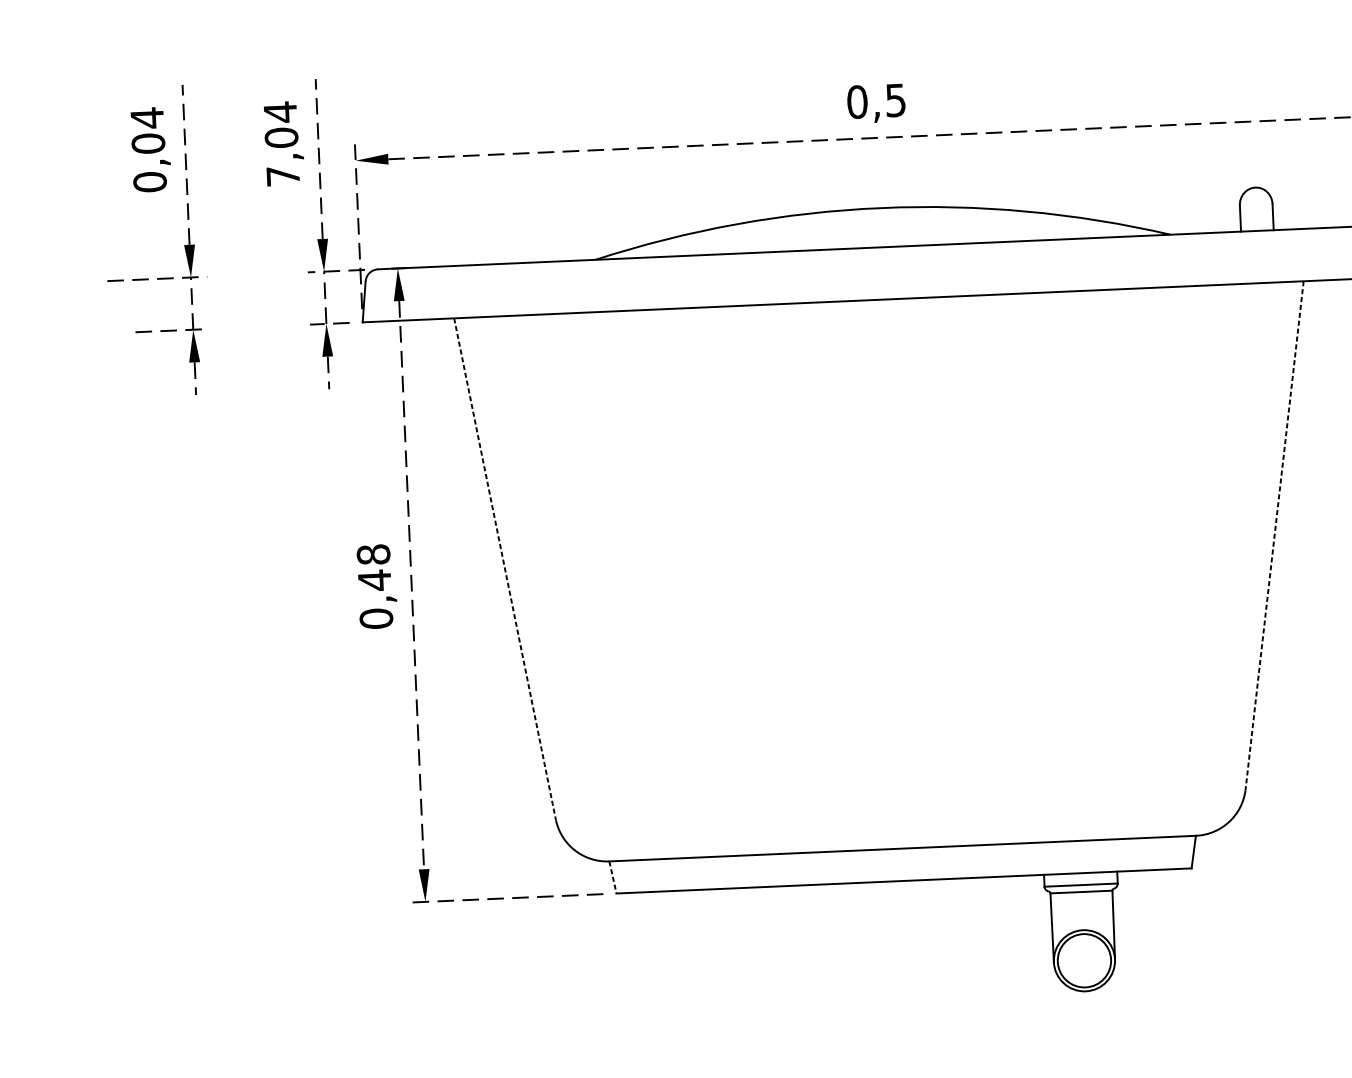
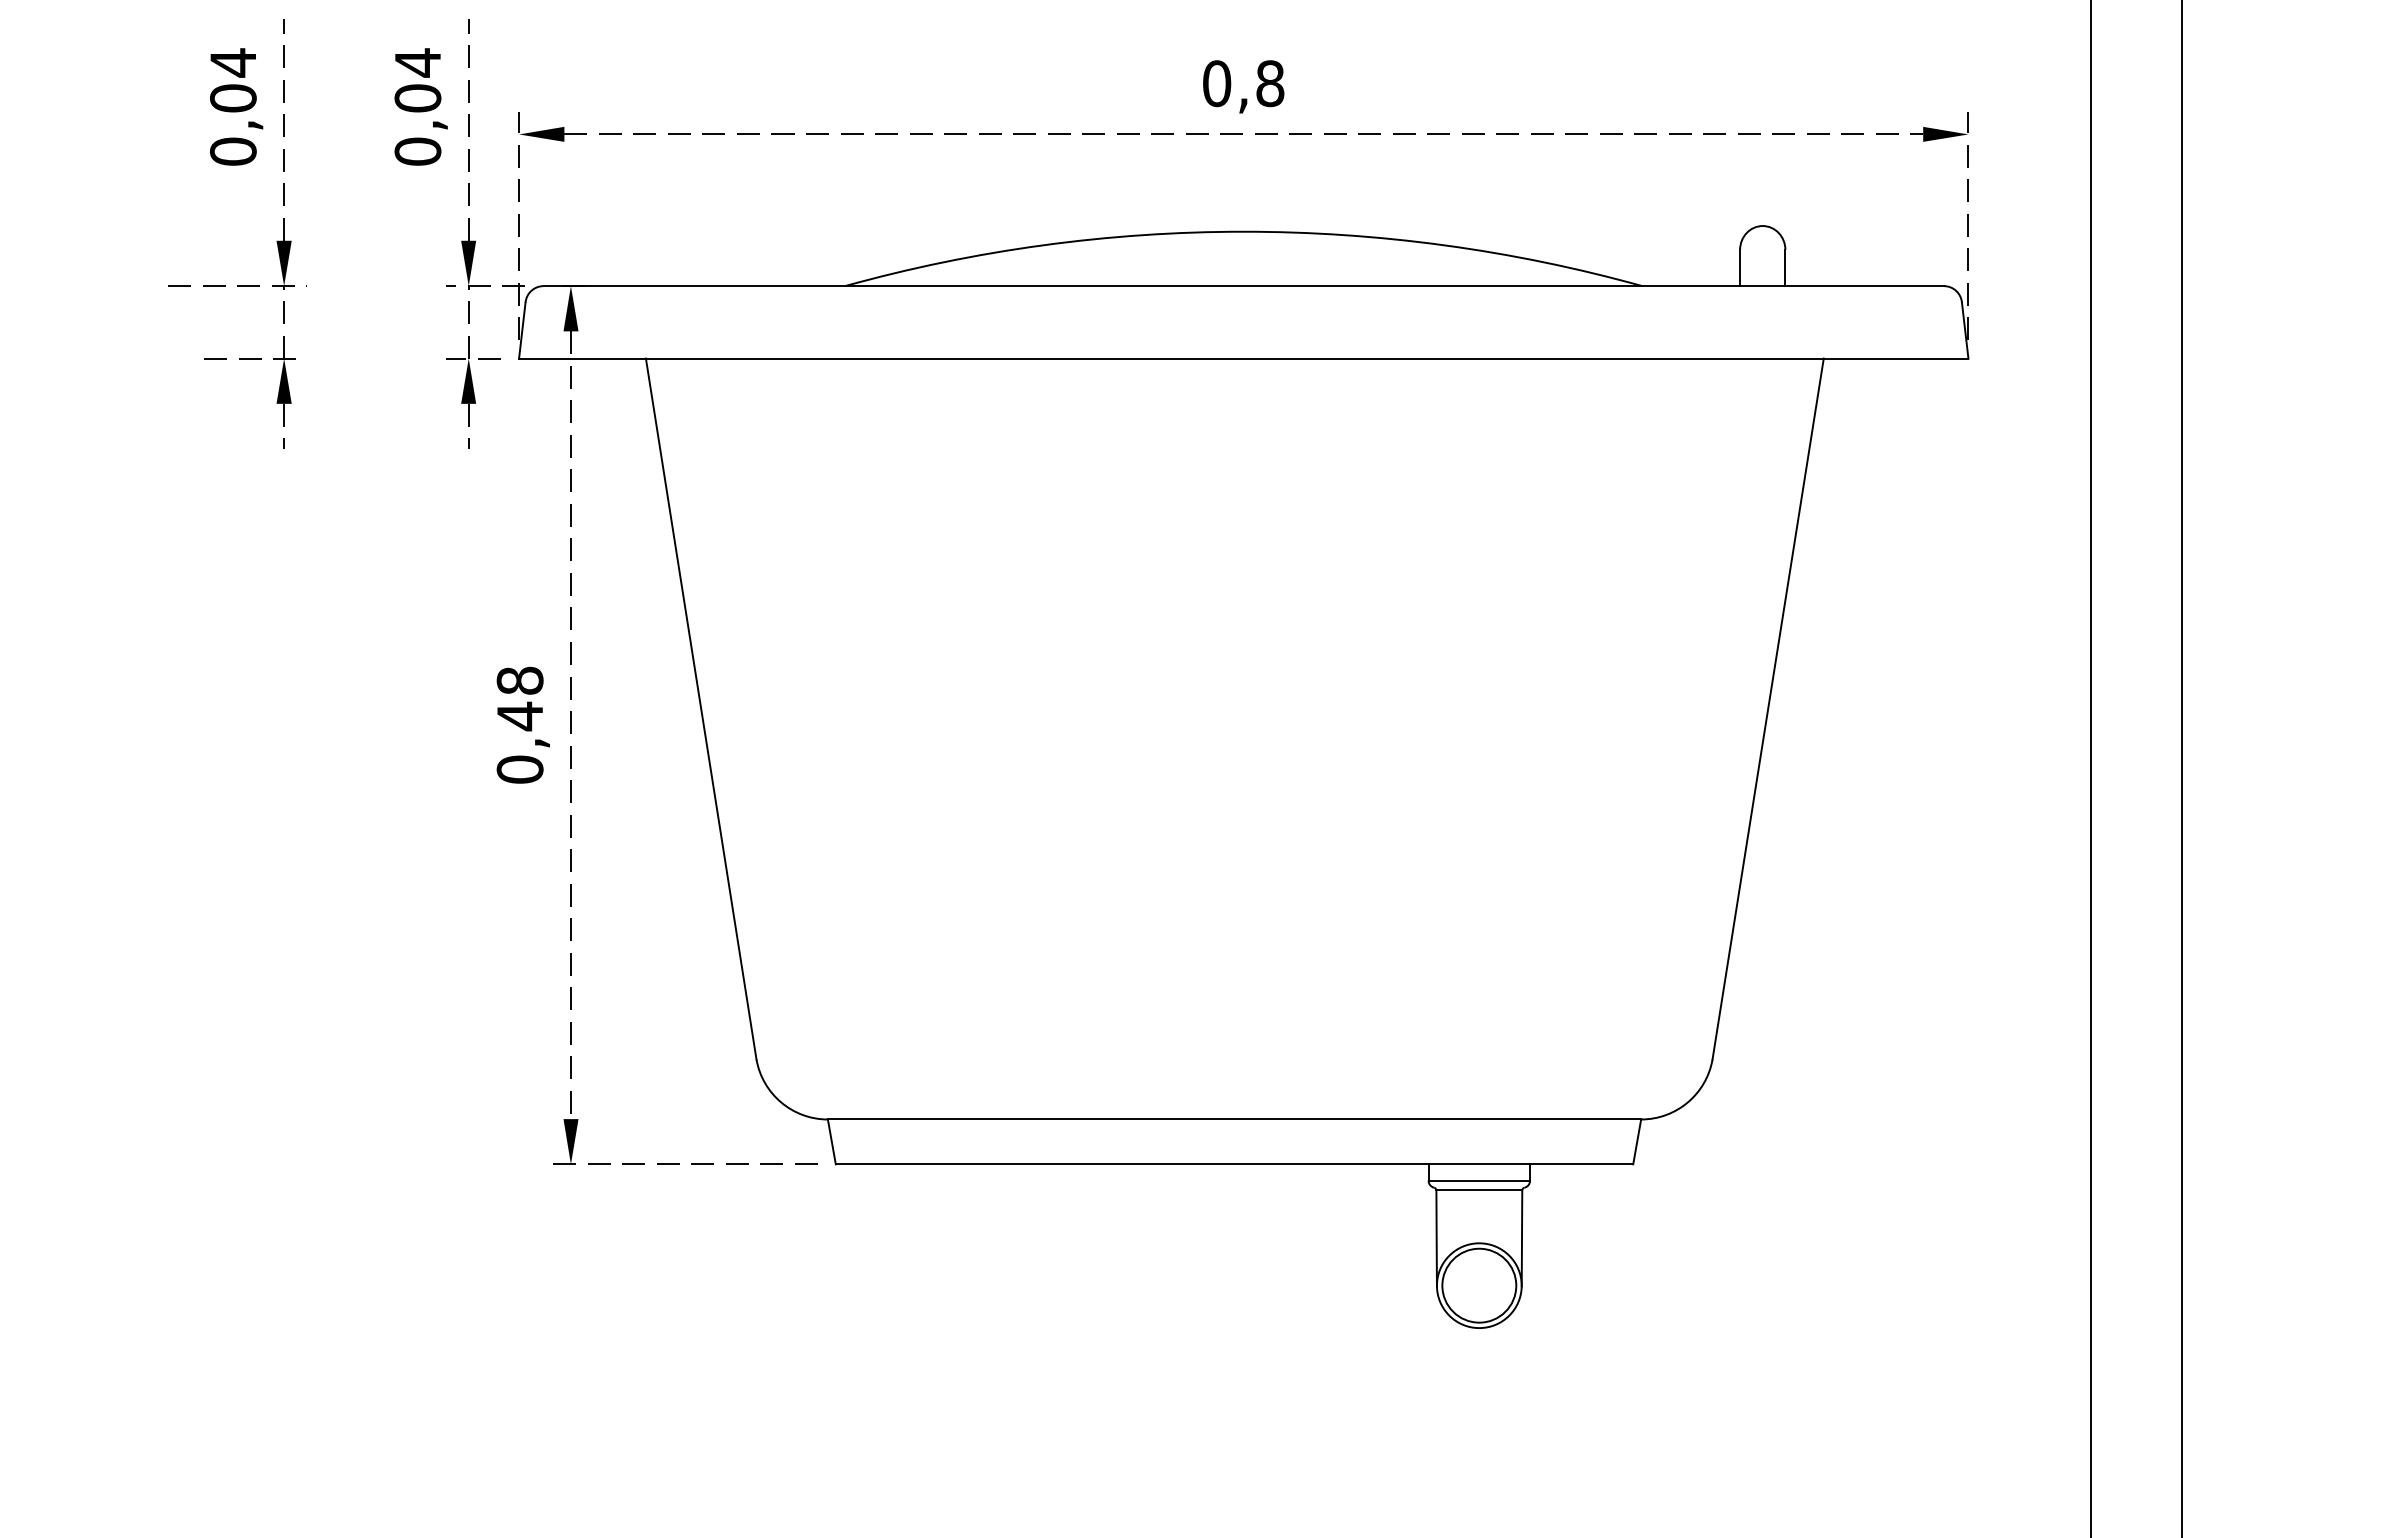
text: (895, 100) -> (1270, 83), 0,5 -> 0,8
text: (282, 176) -> (417, 151), 7,04 -> 0,04
line: (1274, 536) -> (1768, 709), dashed -> solid
line: (505, 569) -> (701, 709), dashed -> solid
line: (612, 877) -> (831, 1141), dashed -> solid

